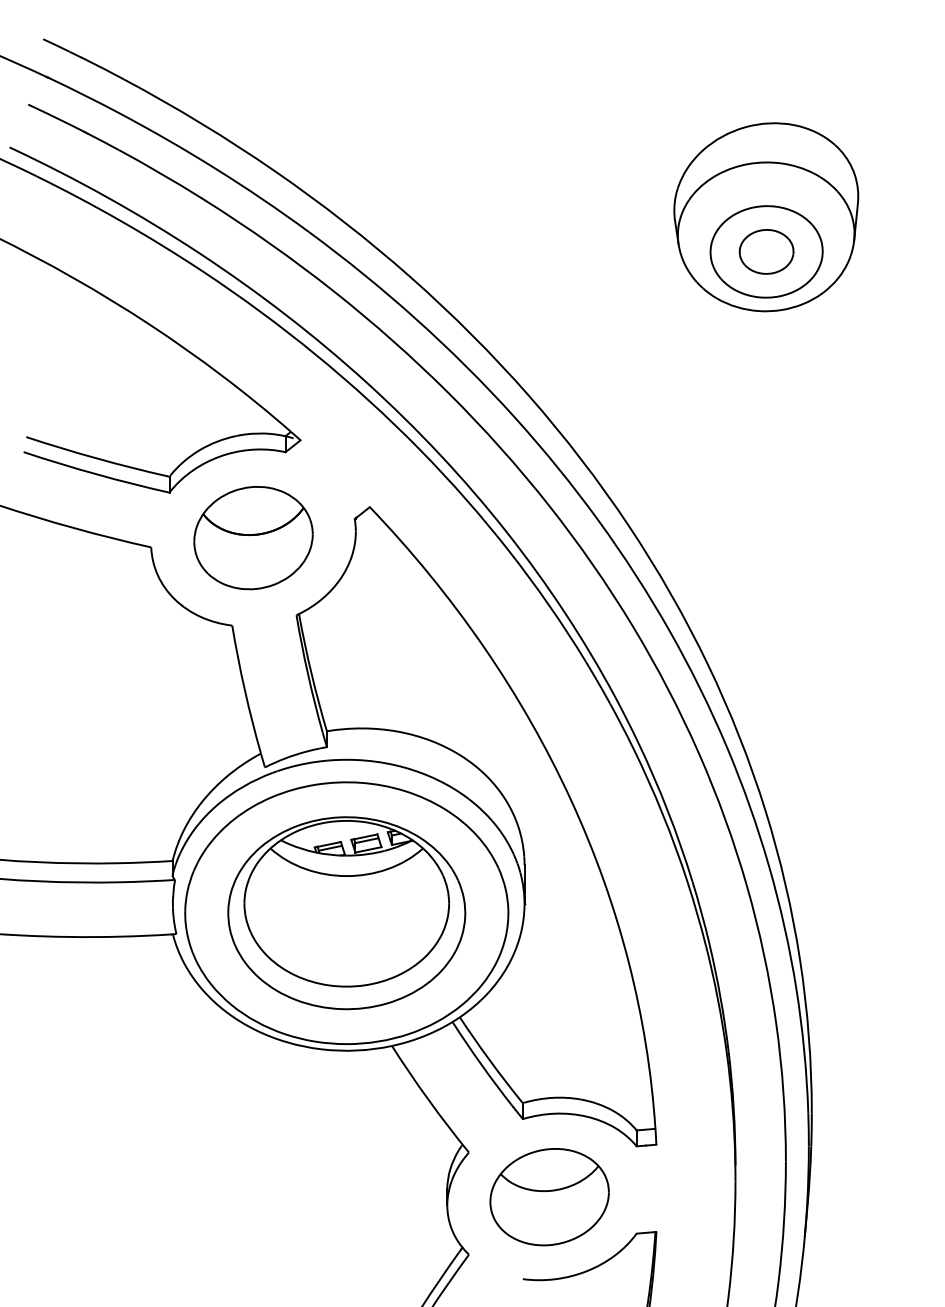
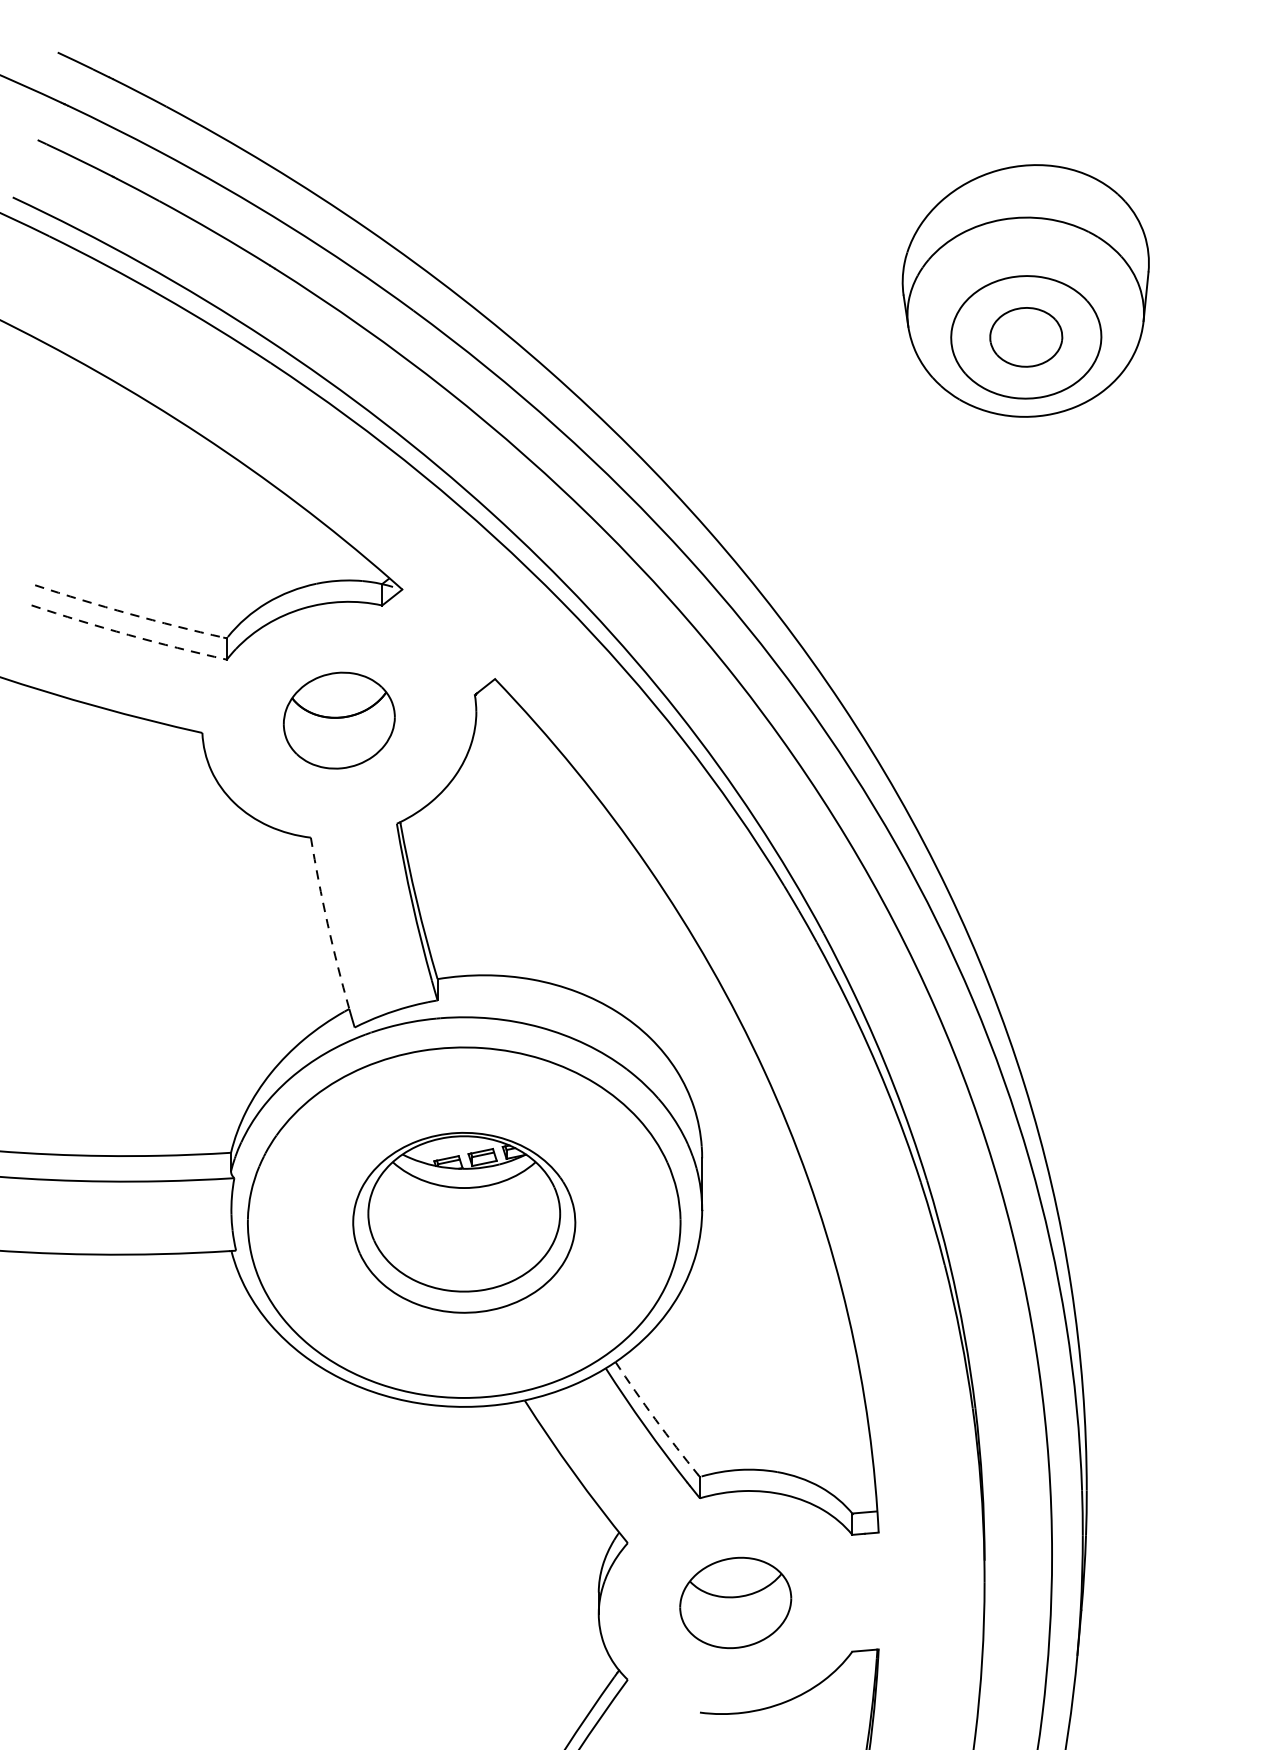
arc: (96, 458) -> (129, 613), solid -> dashed
arc: (96, 474) -> (129, 635), solid -> dashed
part: (253, 538) -> (339, 721), size x0.7
arc: (244, 690) -> (327, 924), solid -> dashed
part: (346, 913) -> (463, 1223), size x0.7
arc: (489, 1060) -> (655, 1419), solid -> dashed
part: (549, 1197) -> (735, 1603), size x0.7

